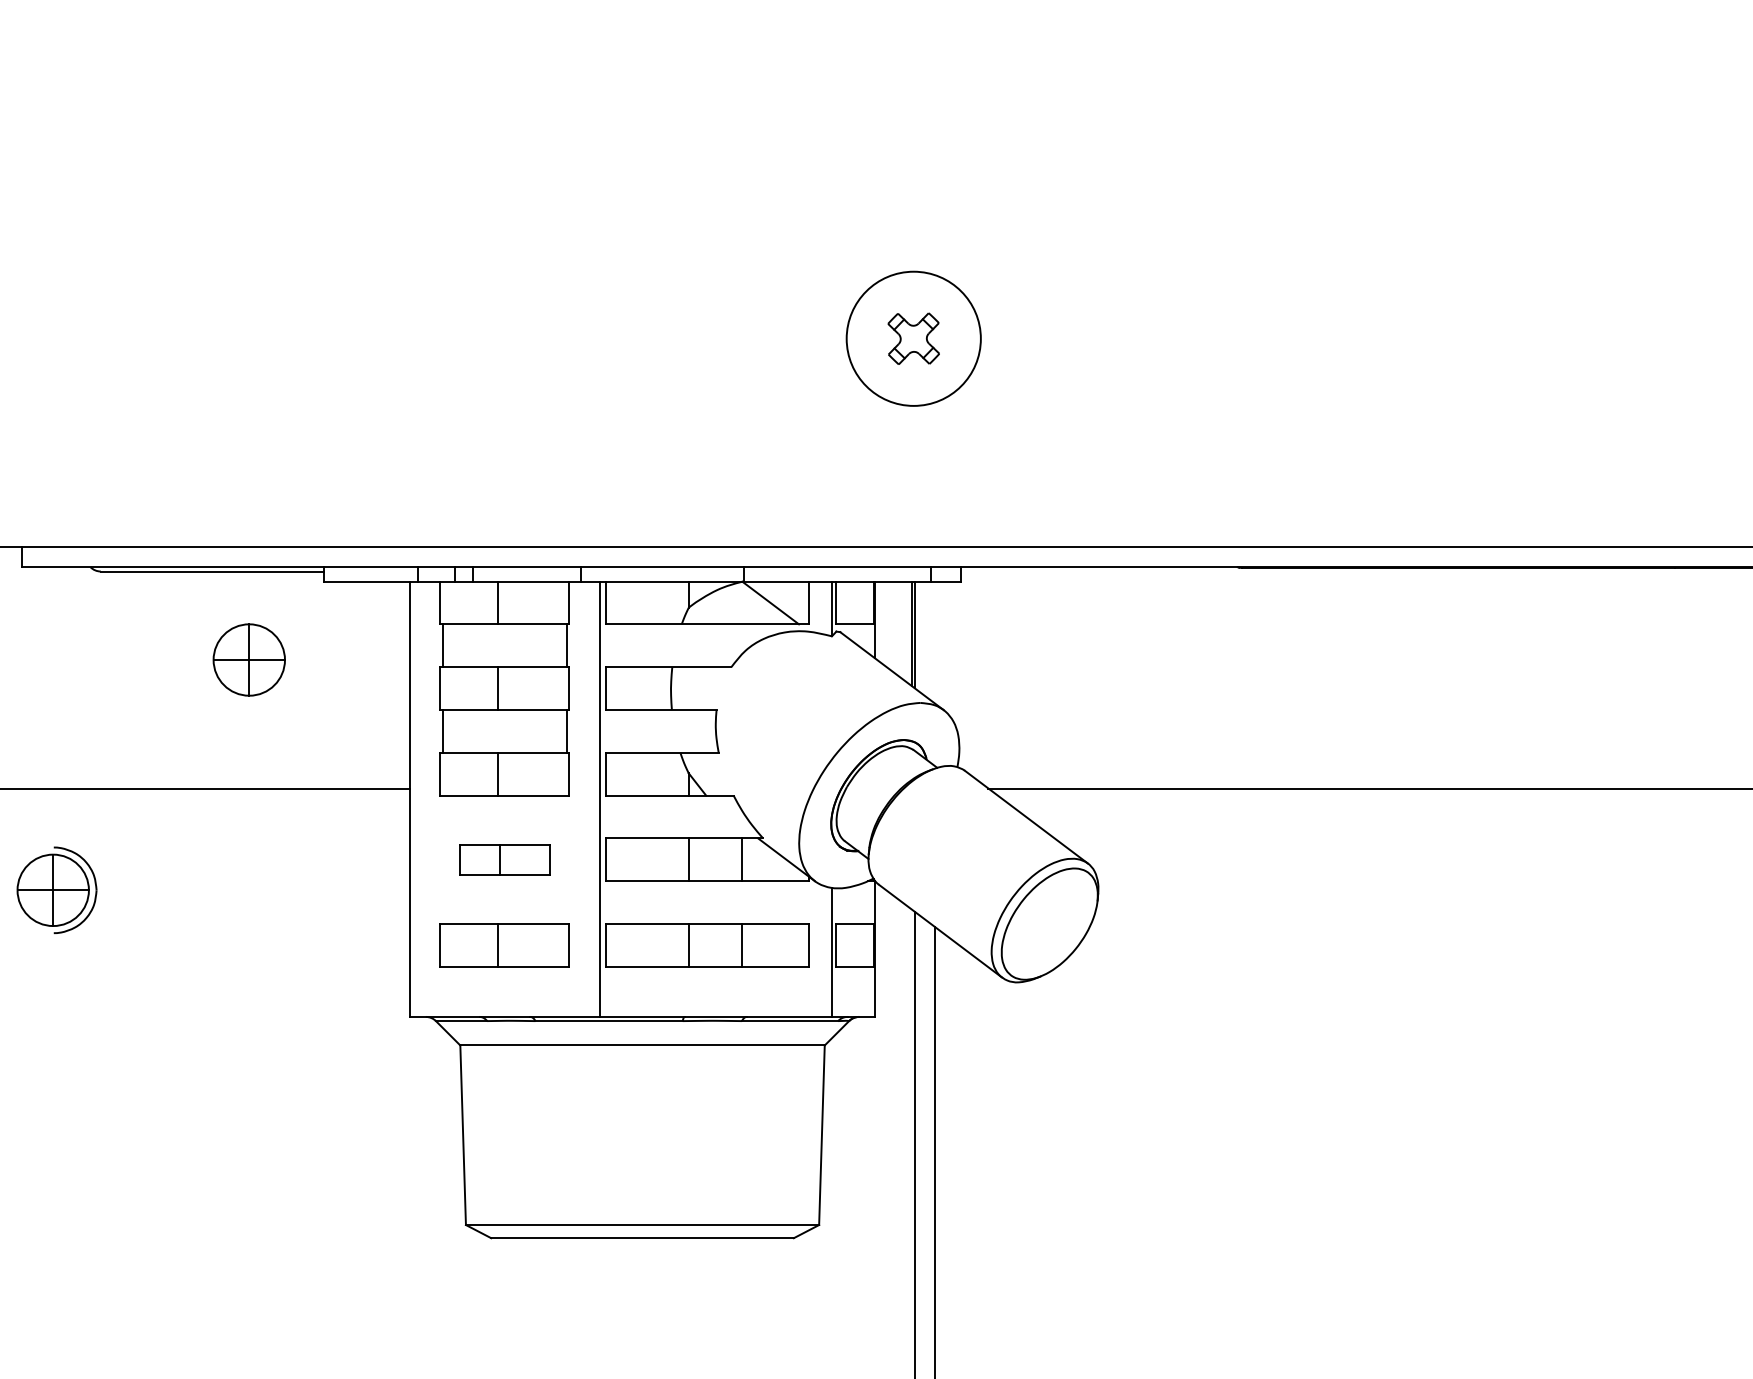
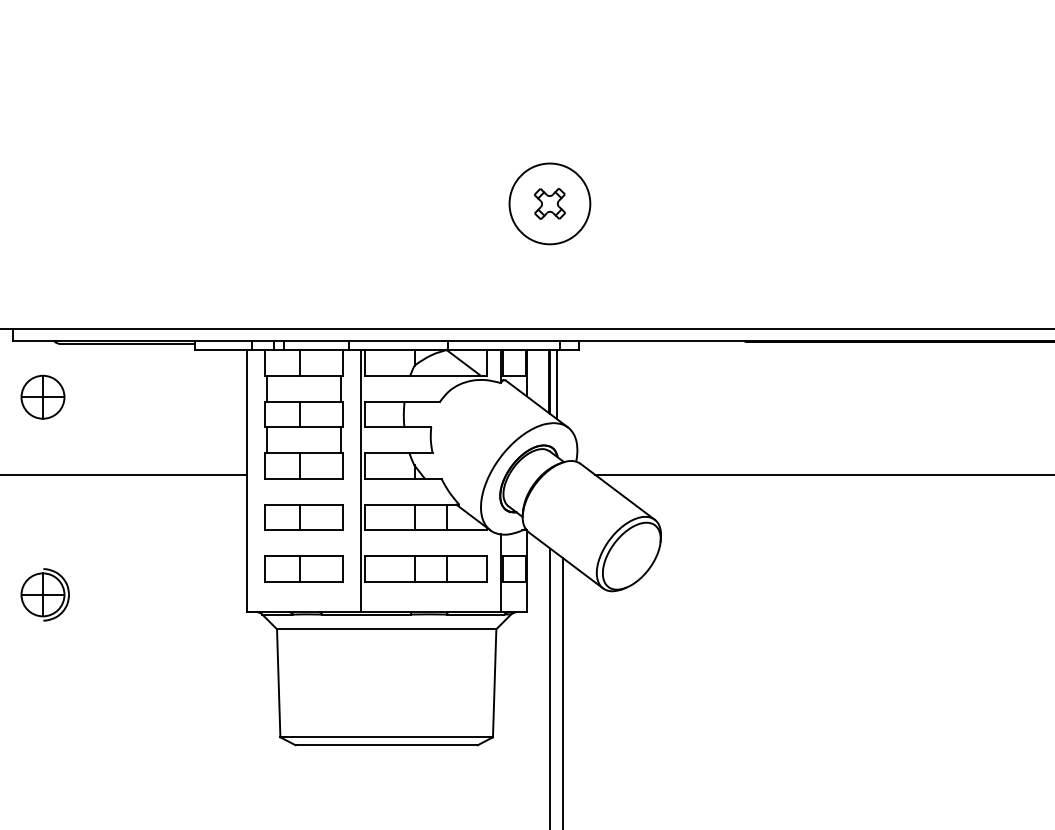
line: (924, 638) -> (556, 384), added
part: (248, 658) -> (42, 396), moved
part: (504, 859) -> (303, 517), size x1.43
part: (55, 889) -> (44, 594), moved

